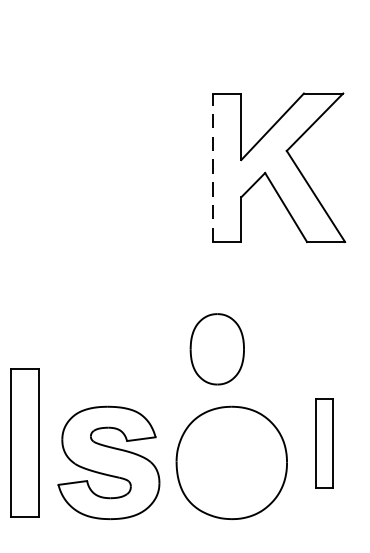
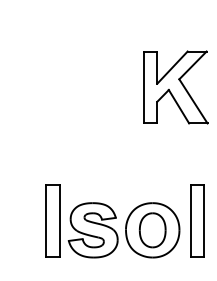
line: (212, 167) -> (143, 87), dashed -> solid
part: (216, 349) -> (152, 230), moved
part: (324, 442) -> (197, 220), size x1.67

